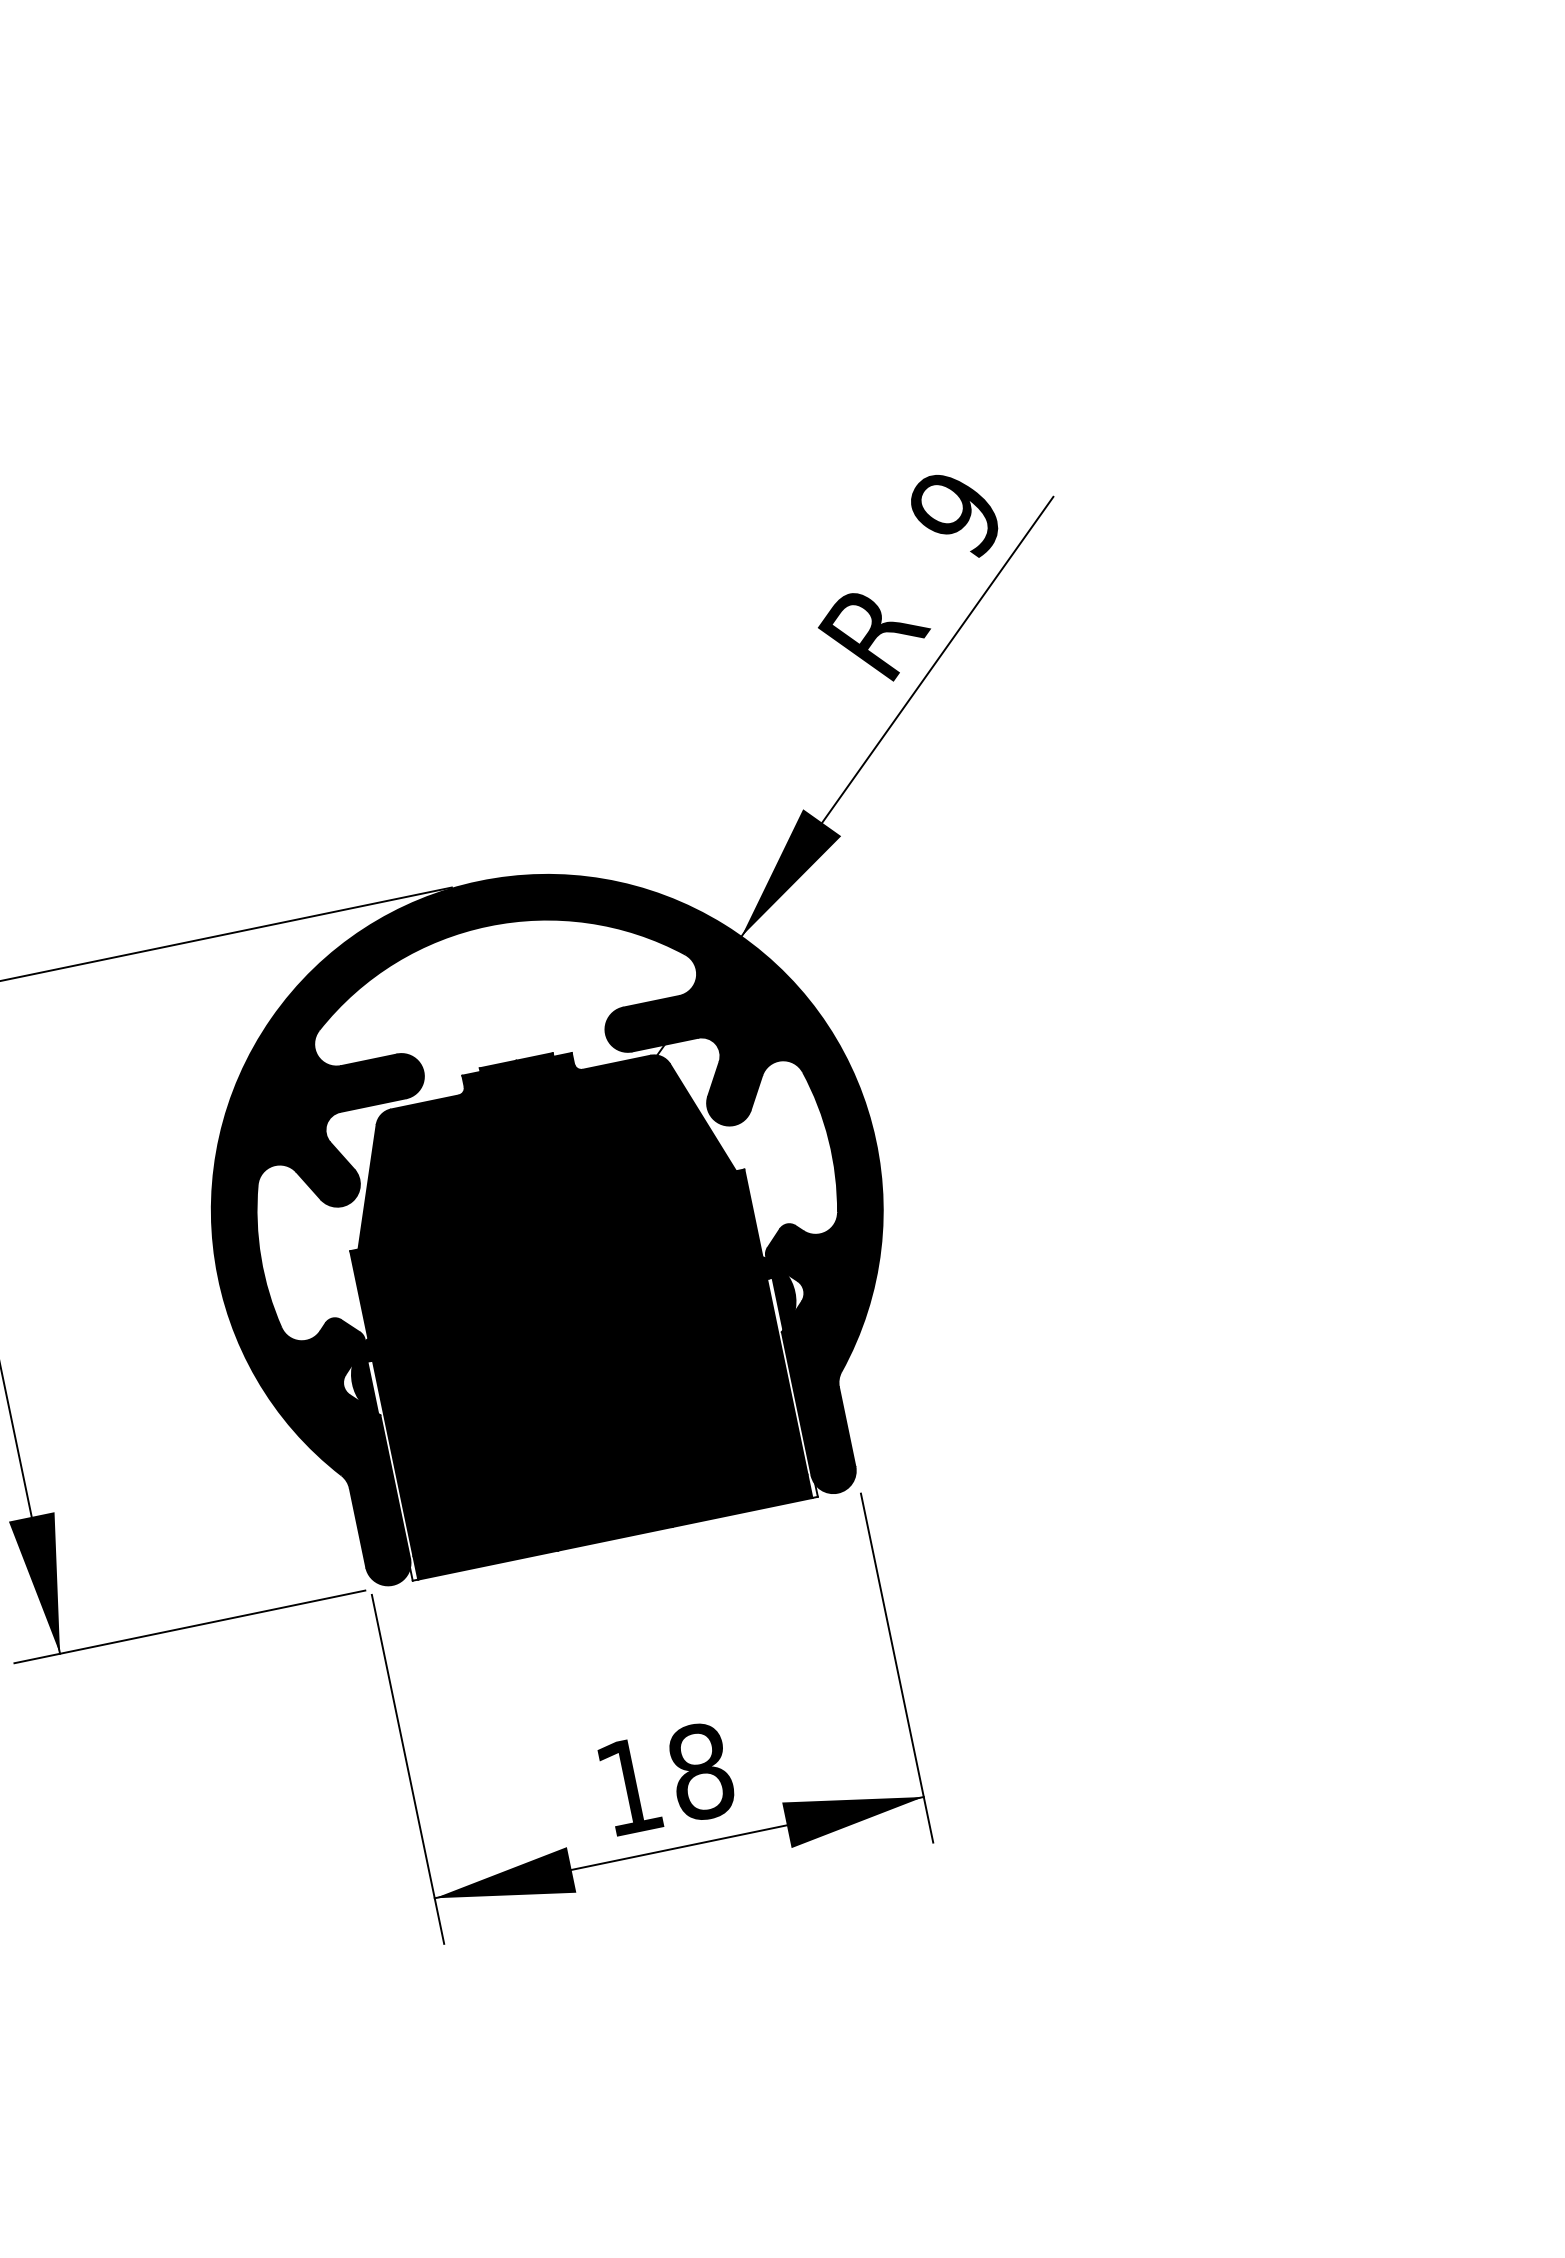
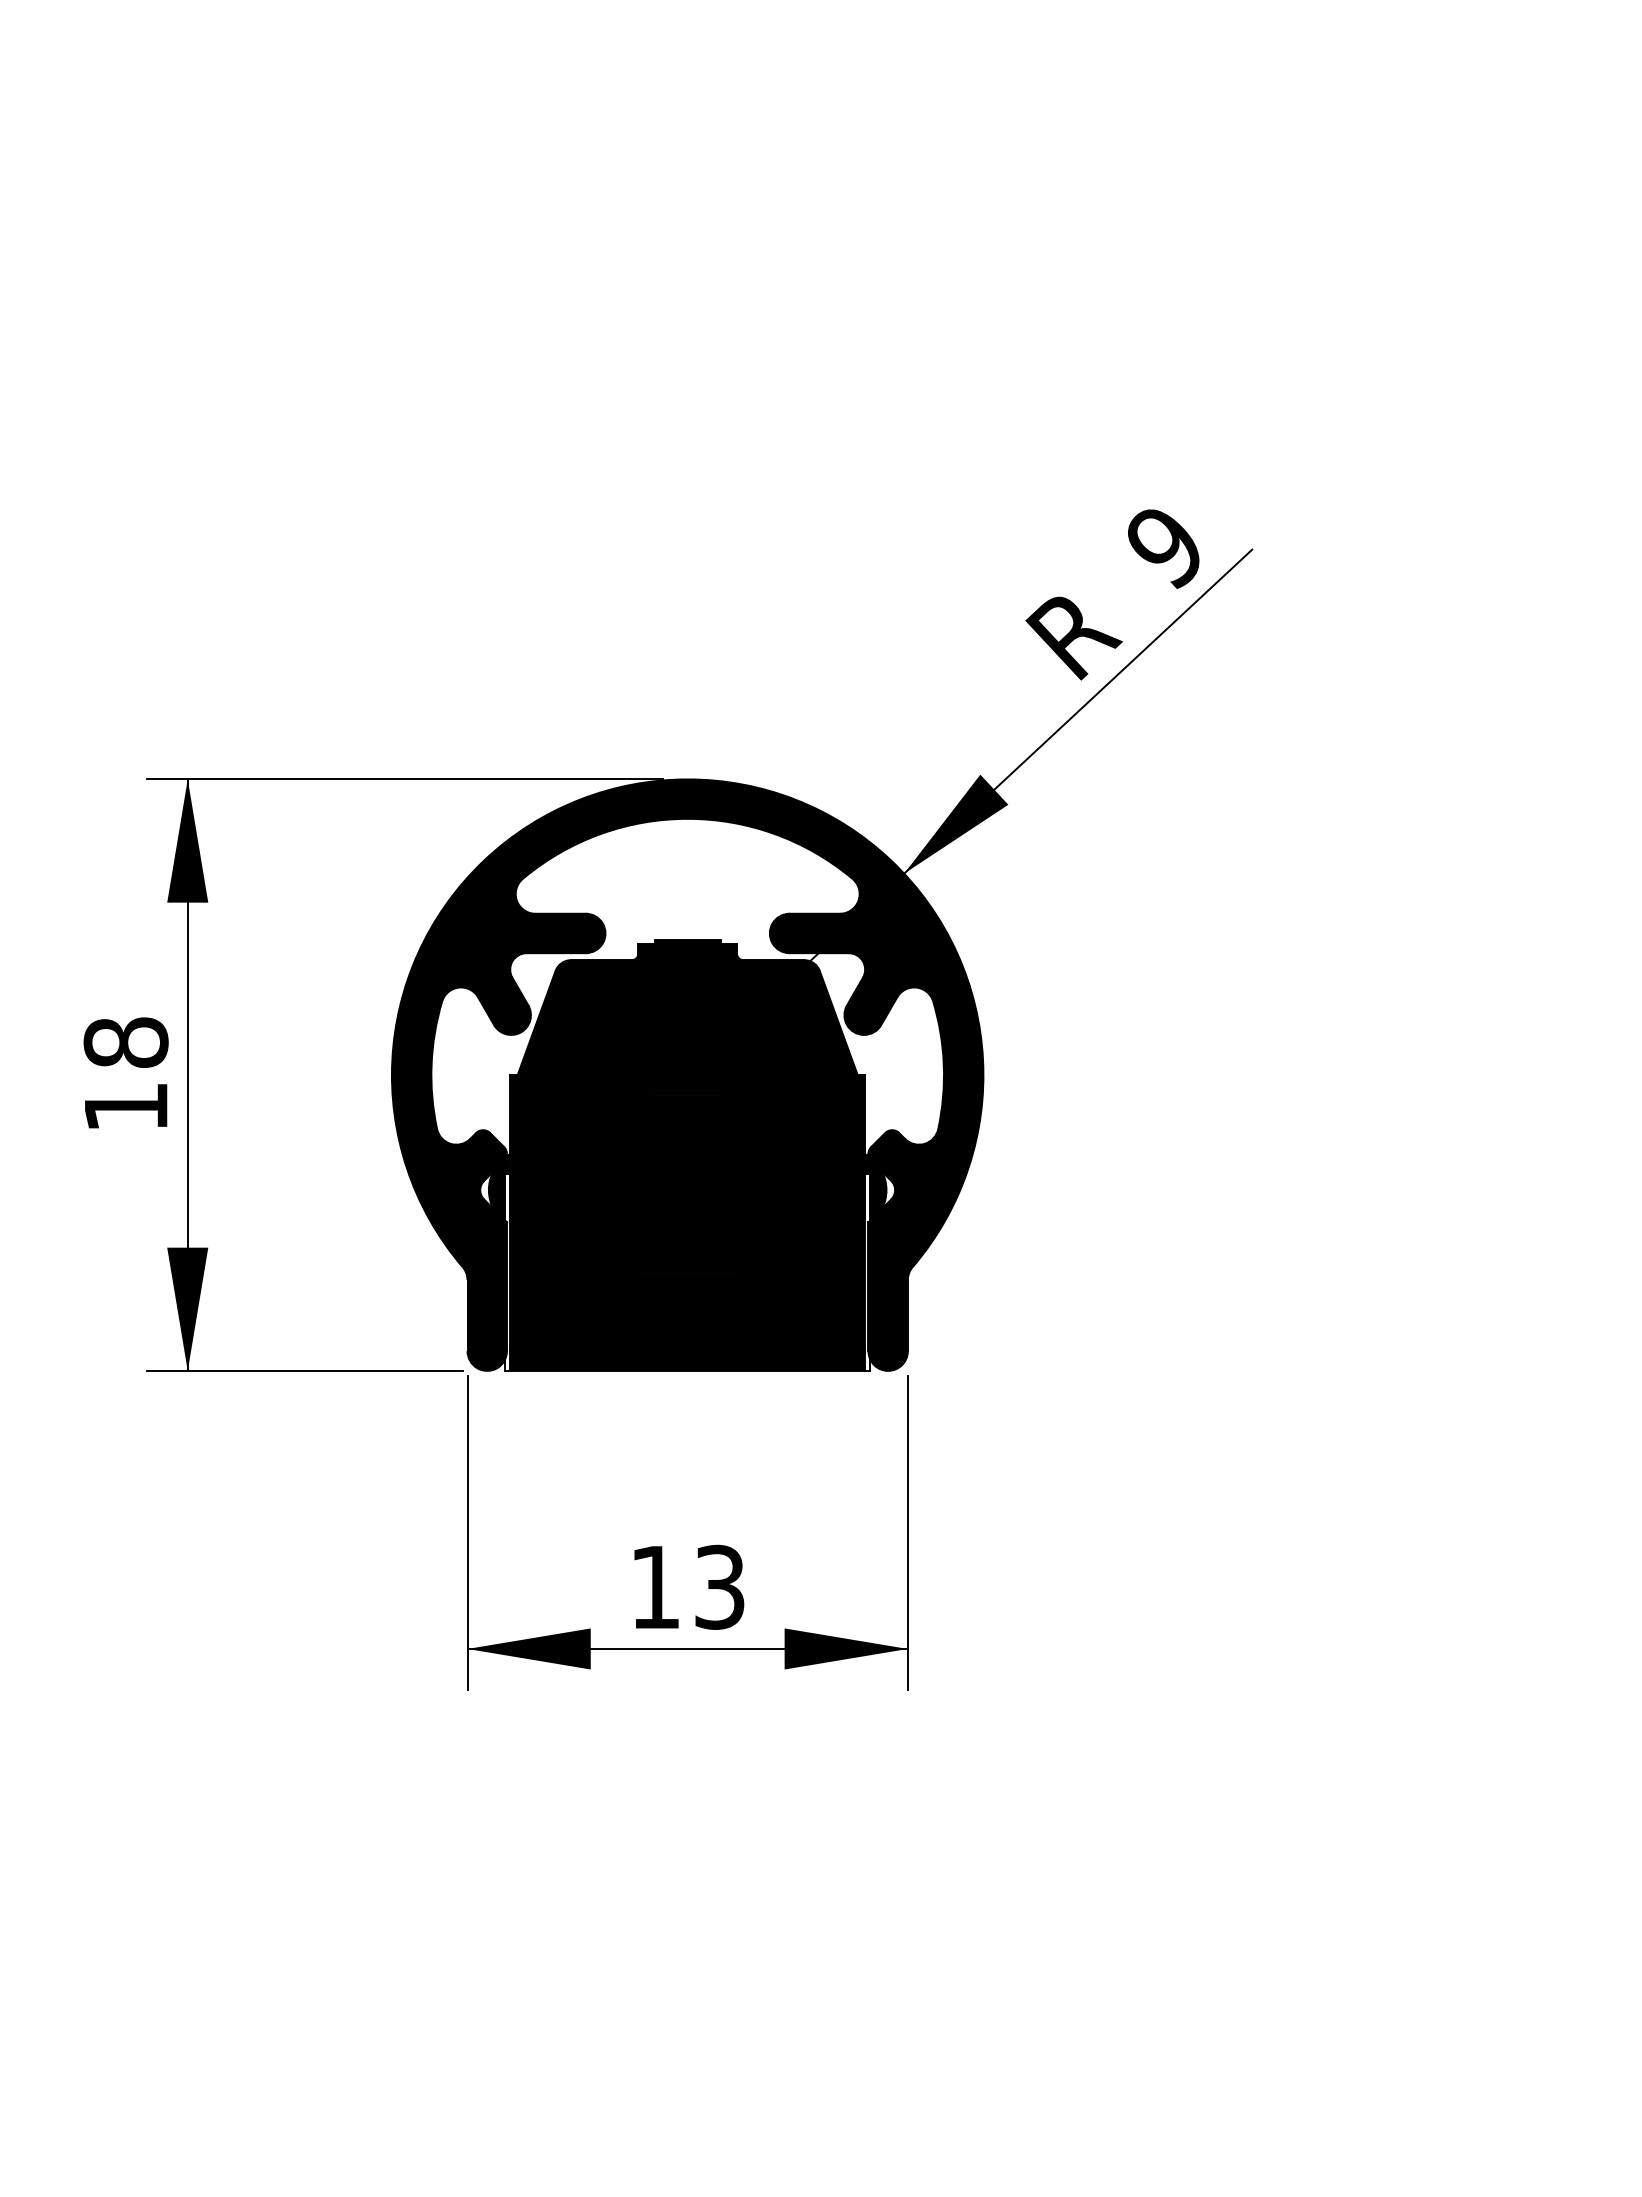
text: (700, 1770) -> (719, 1586), 18 -> 13

